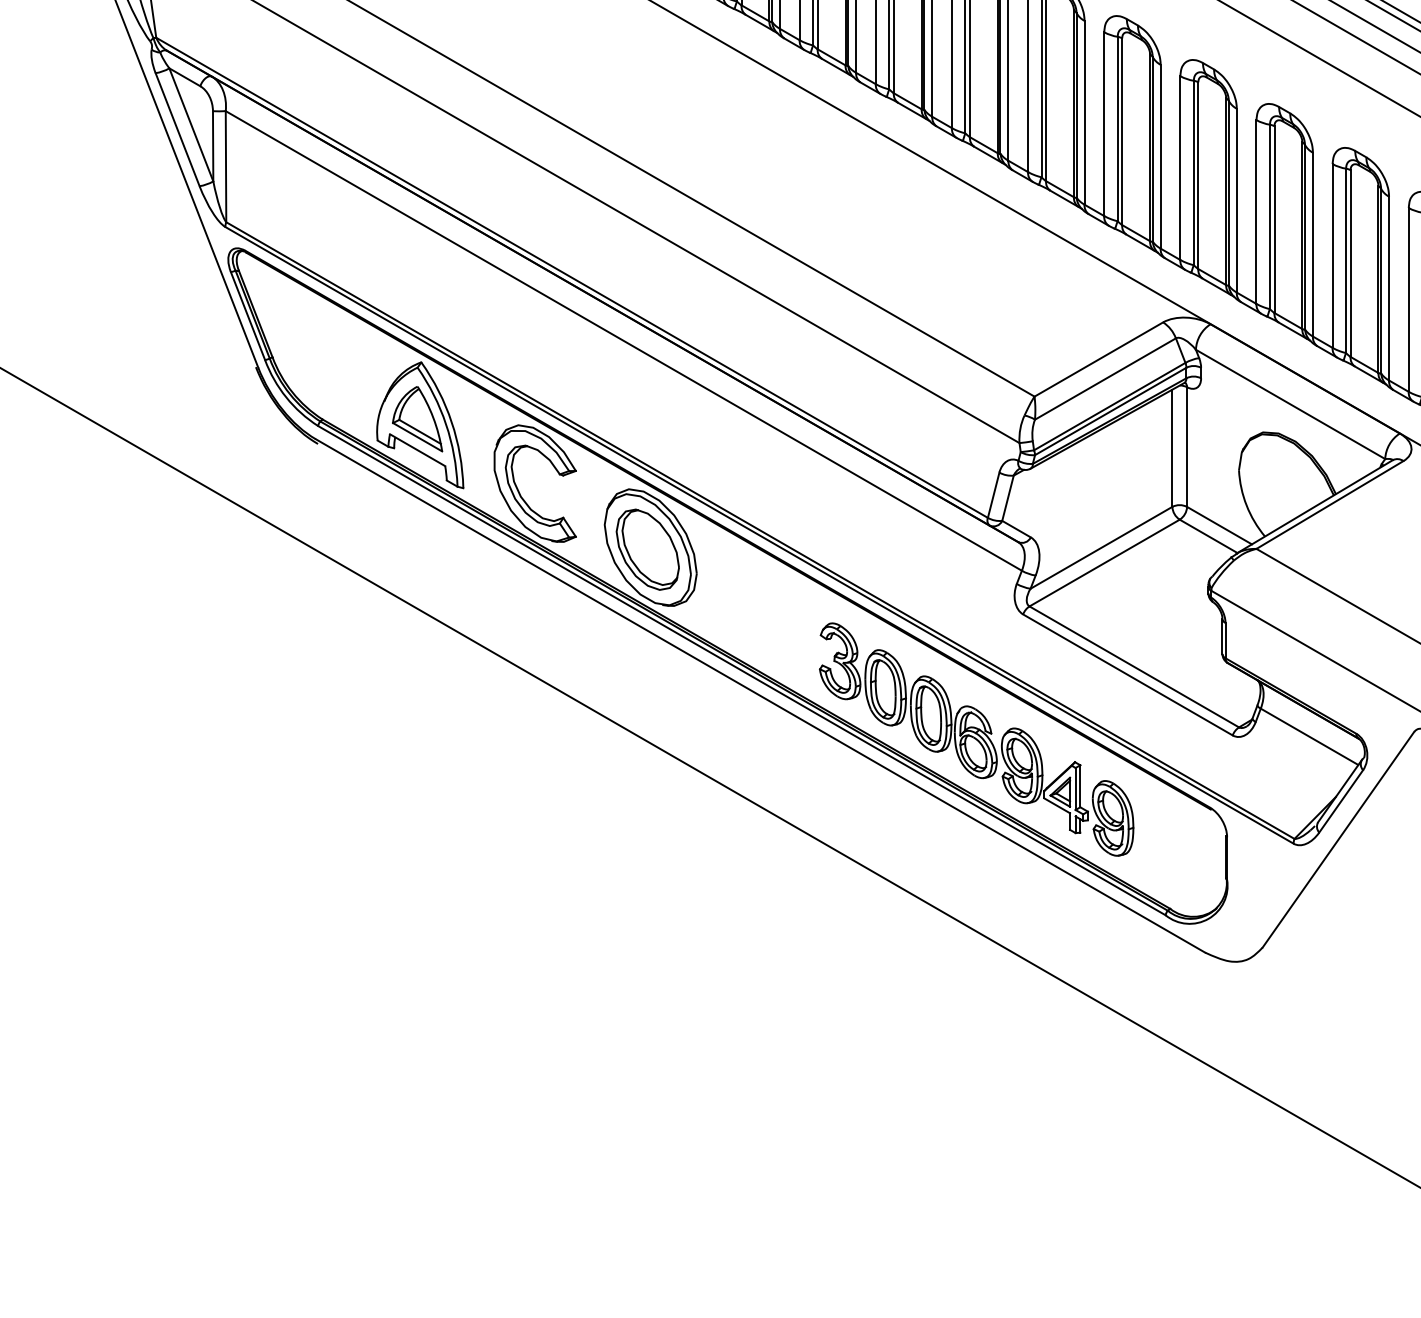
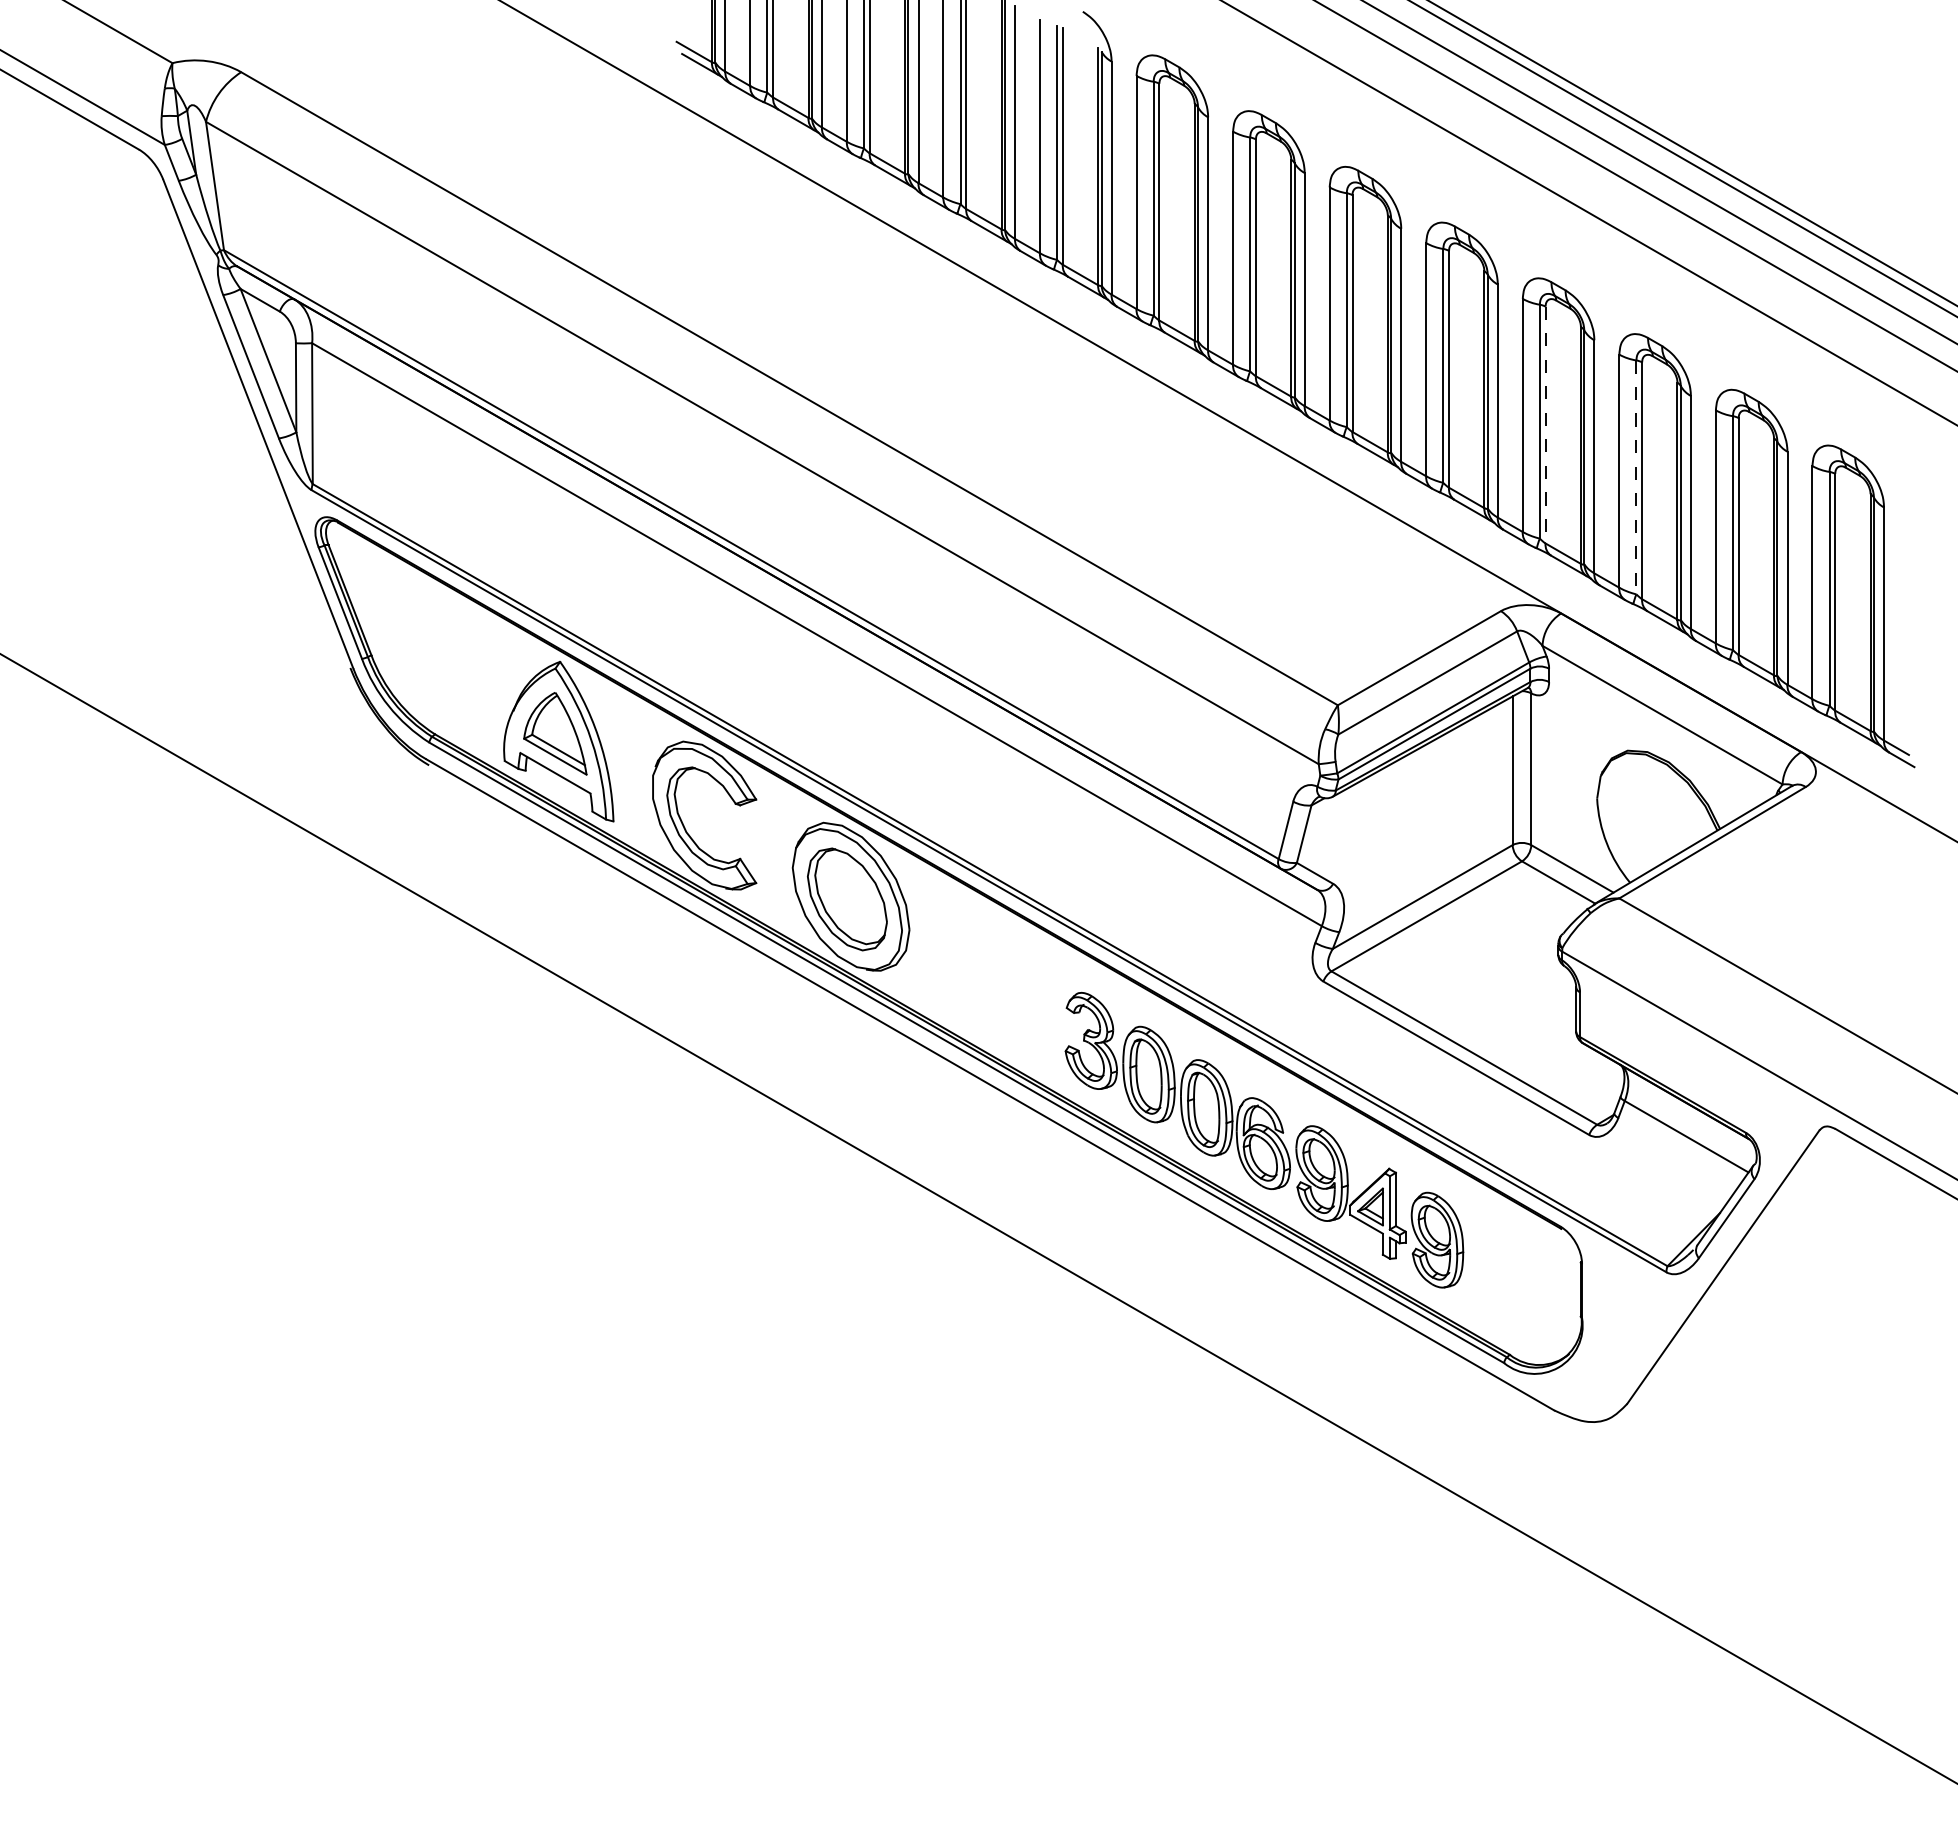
line: (1198, 176) -> (1545, 425), solid -> dashed
line: (1270, 217) -> (1636, 477), solid -> dashed

